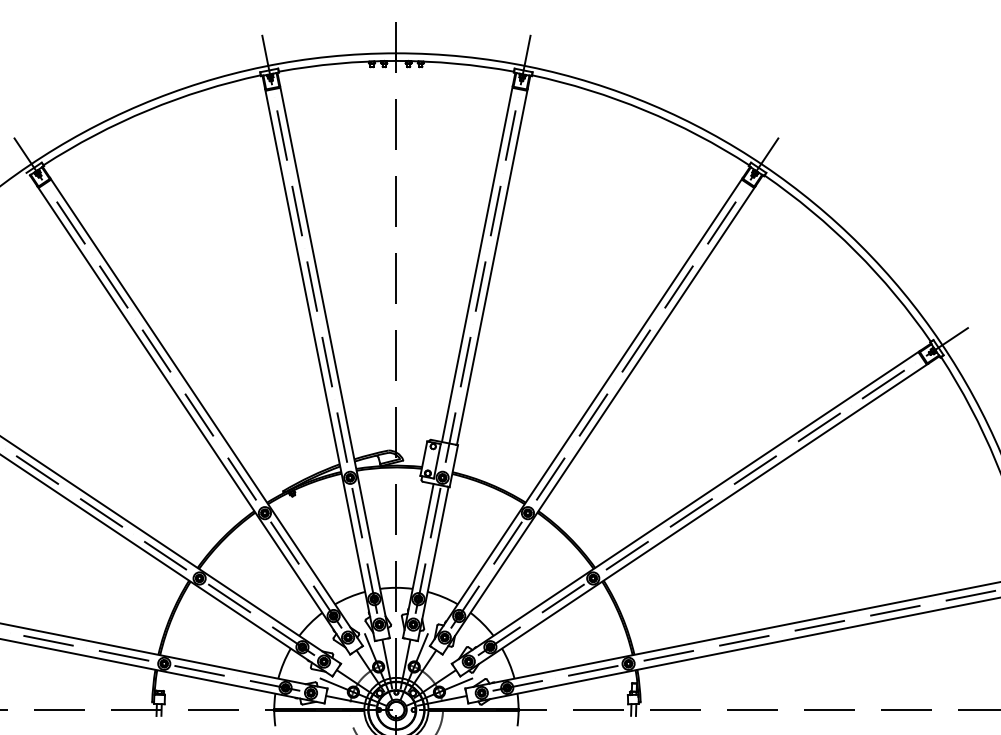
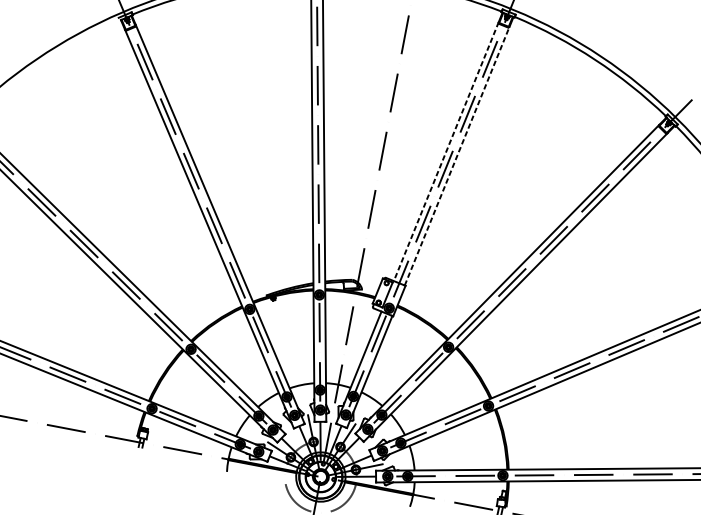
line: (477, 263) -> (446, 151), solid -> dashed
line: (492, 266) -> (457, 155), solid -> dashed

